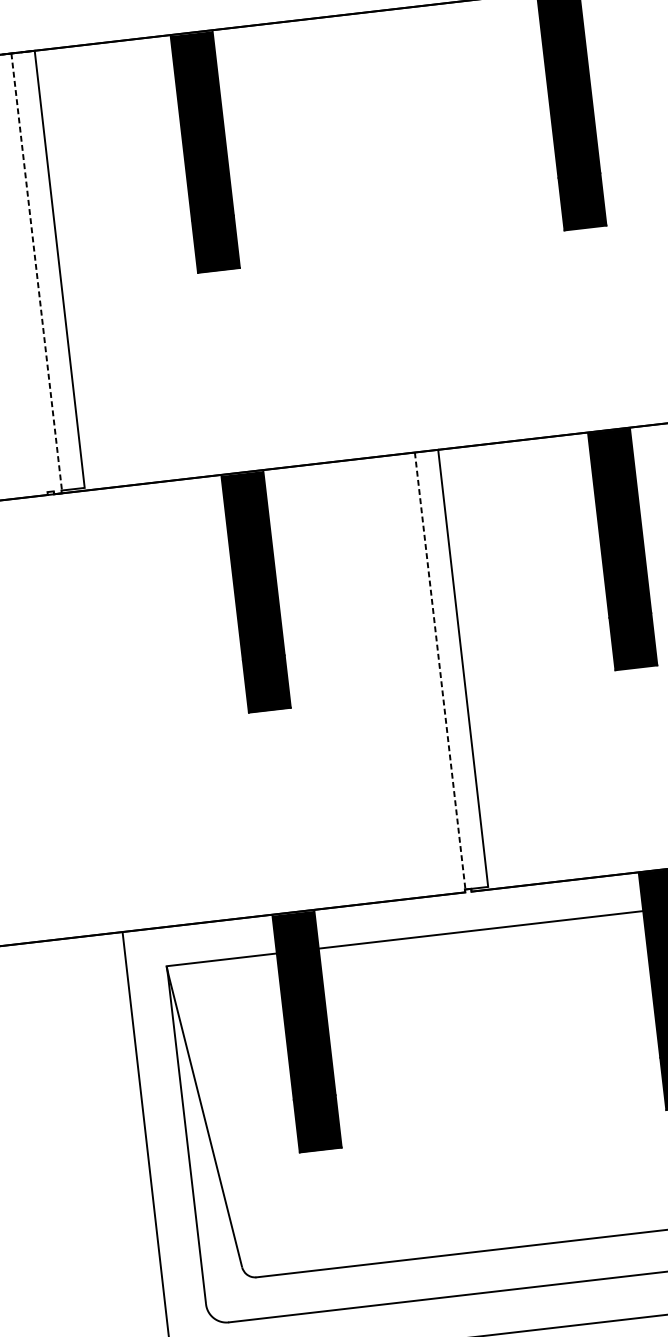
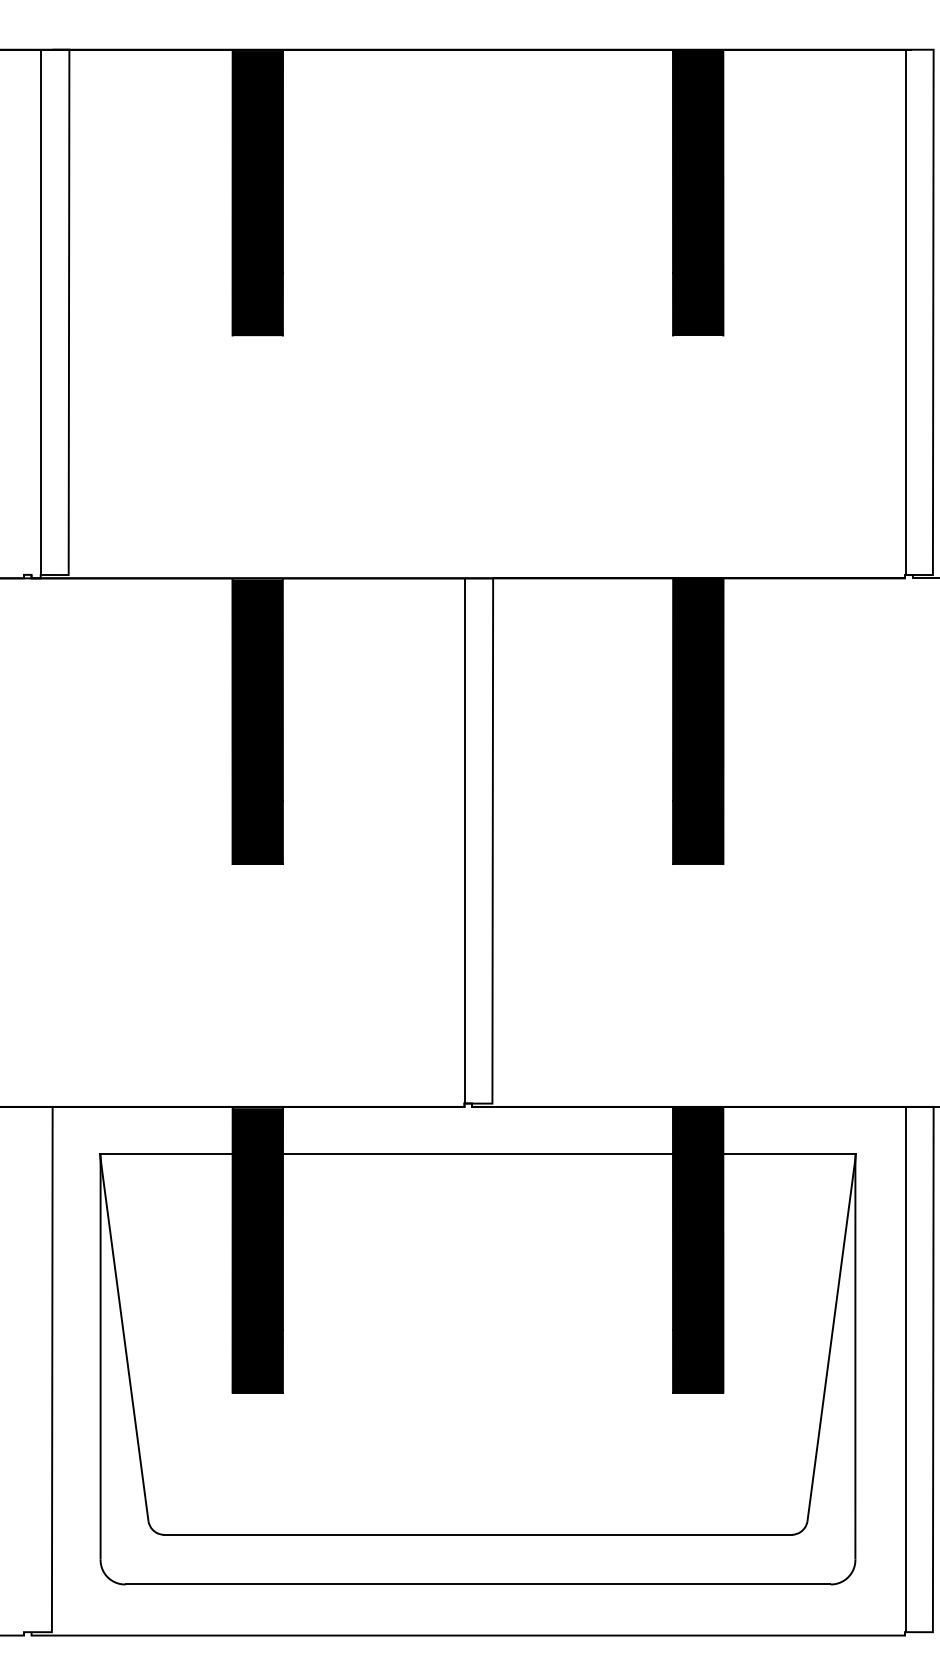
line: (36, 272) -> (41, 312), dashed -> solid
line: (440, 670) -> (465, 840), dashed -> solid

